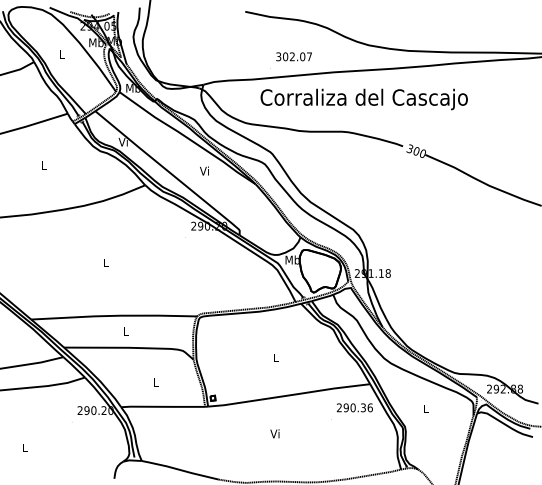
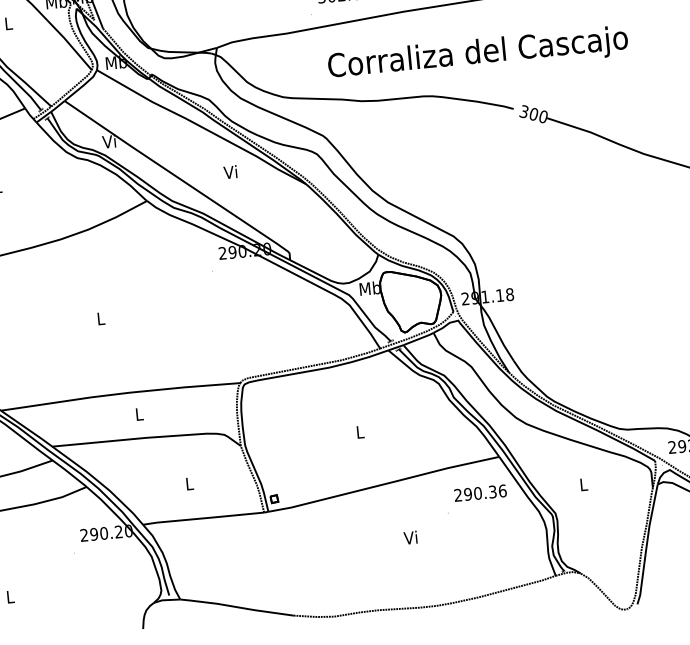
text: (363, 99) -> (477, 54), moved
text: (274, 433) -> (409, 537), moved

